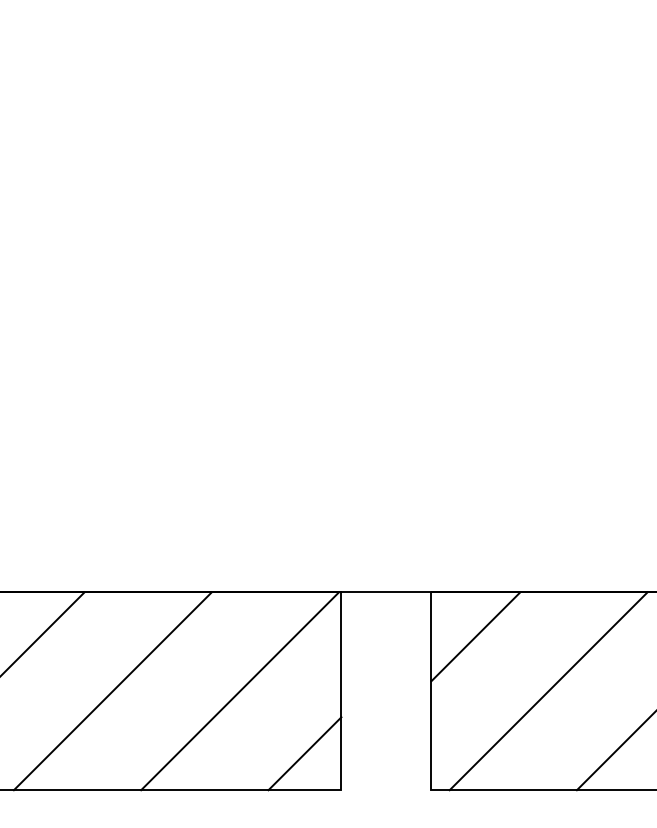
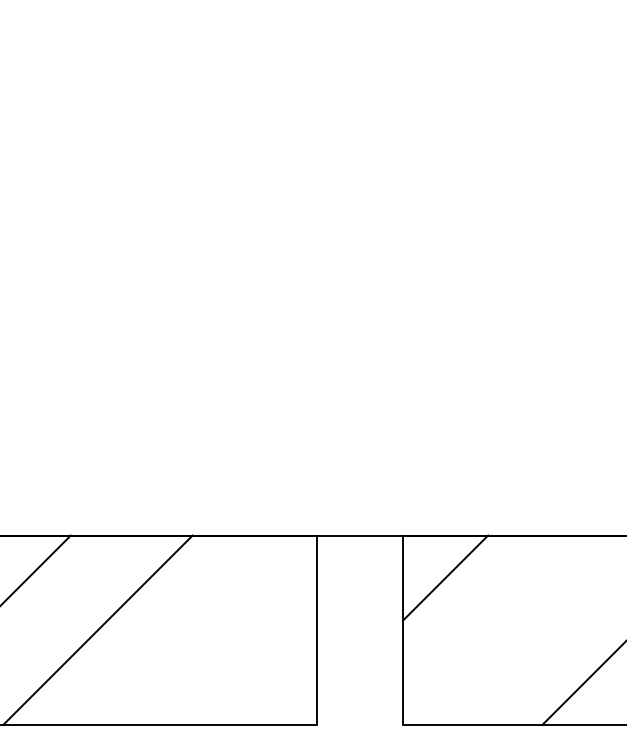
line: (240, 691) -> (220, 630), removed
line: (548, 691) -> (515, 630), removed
line: (304, 753) -> (281, 689), removed

